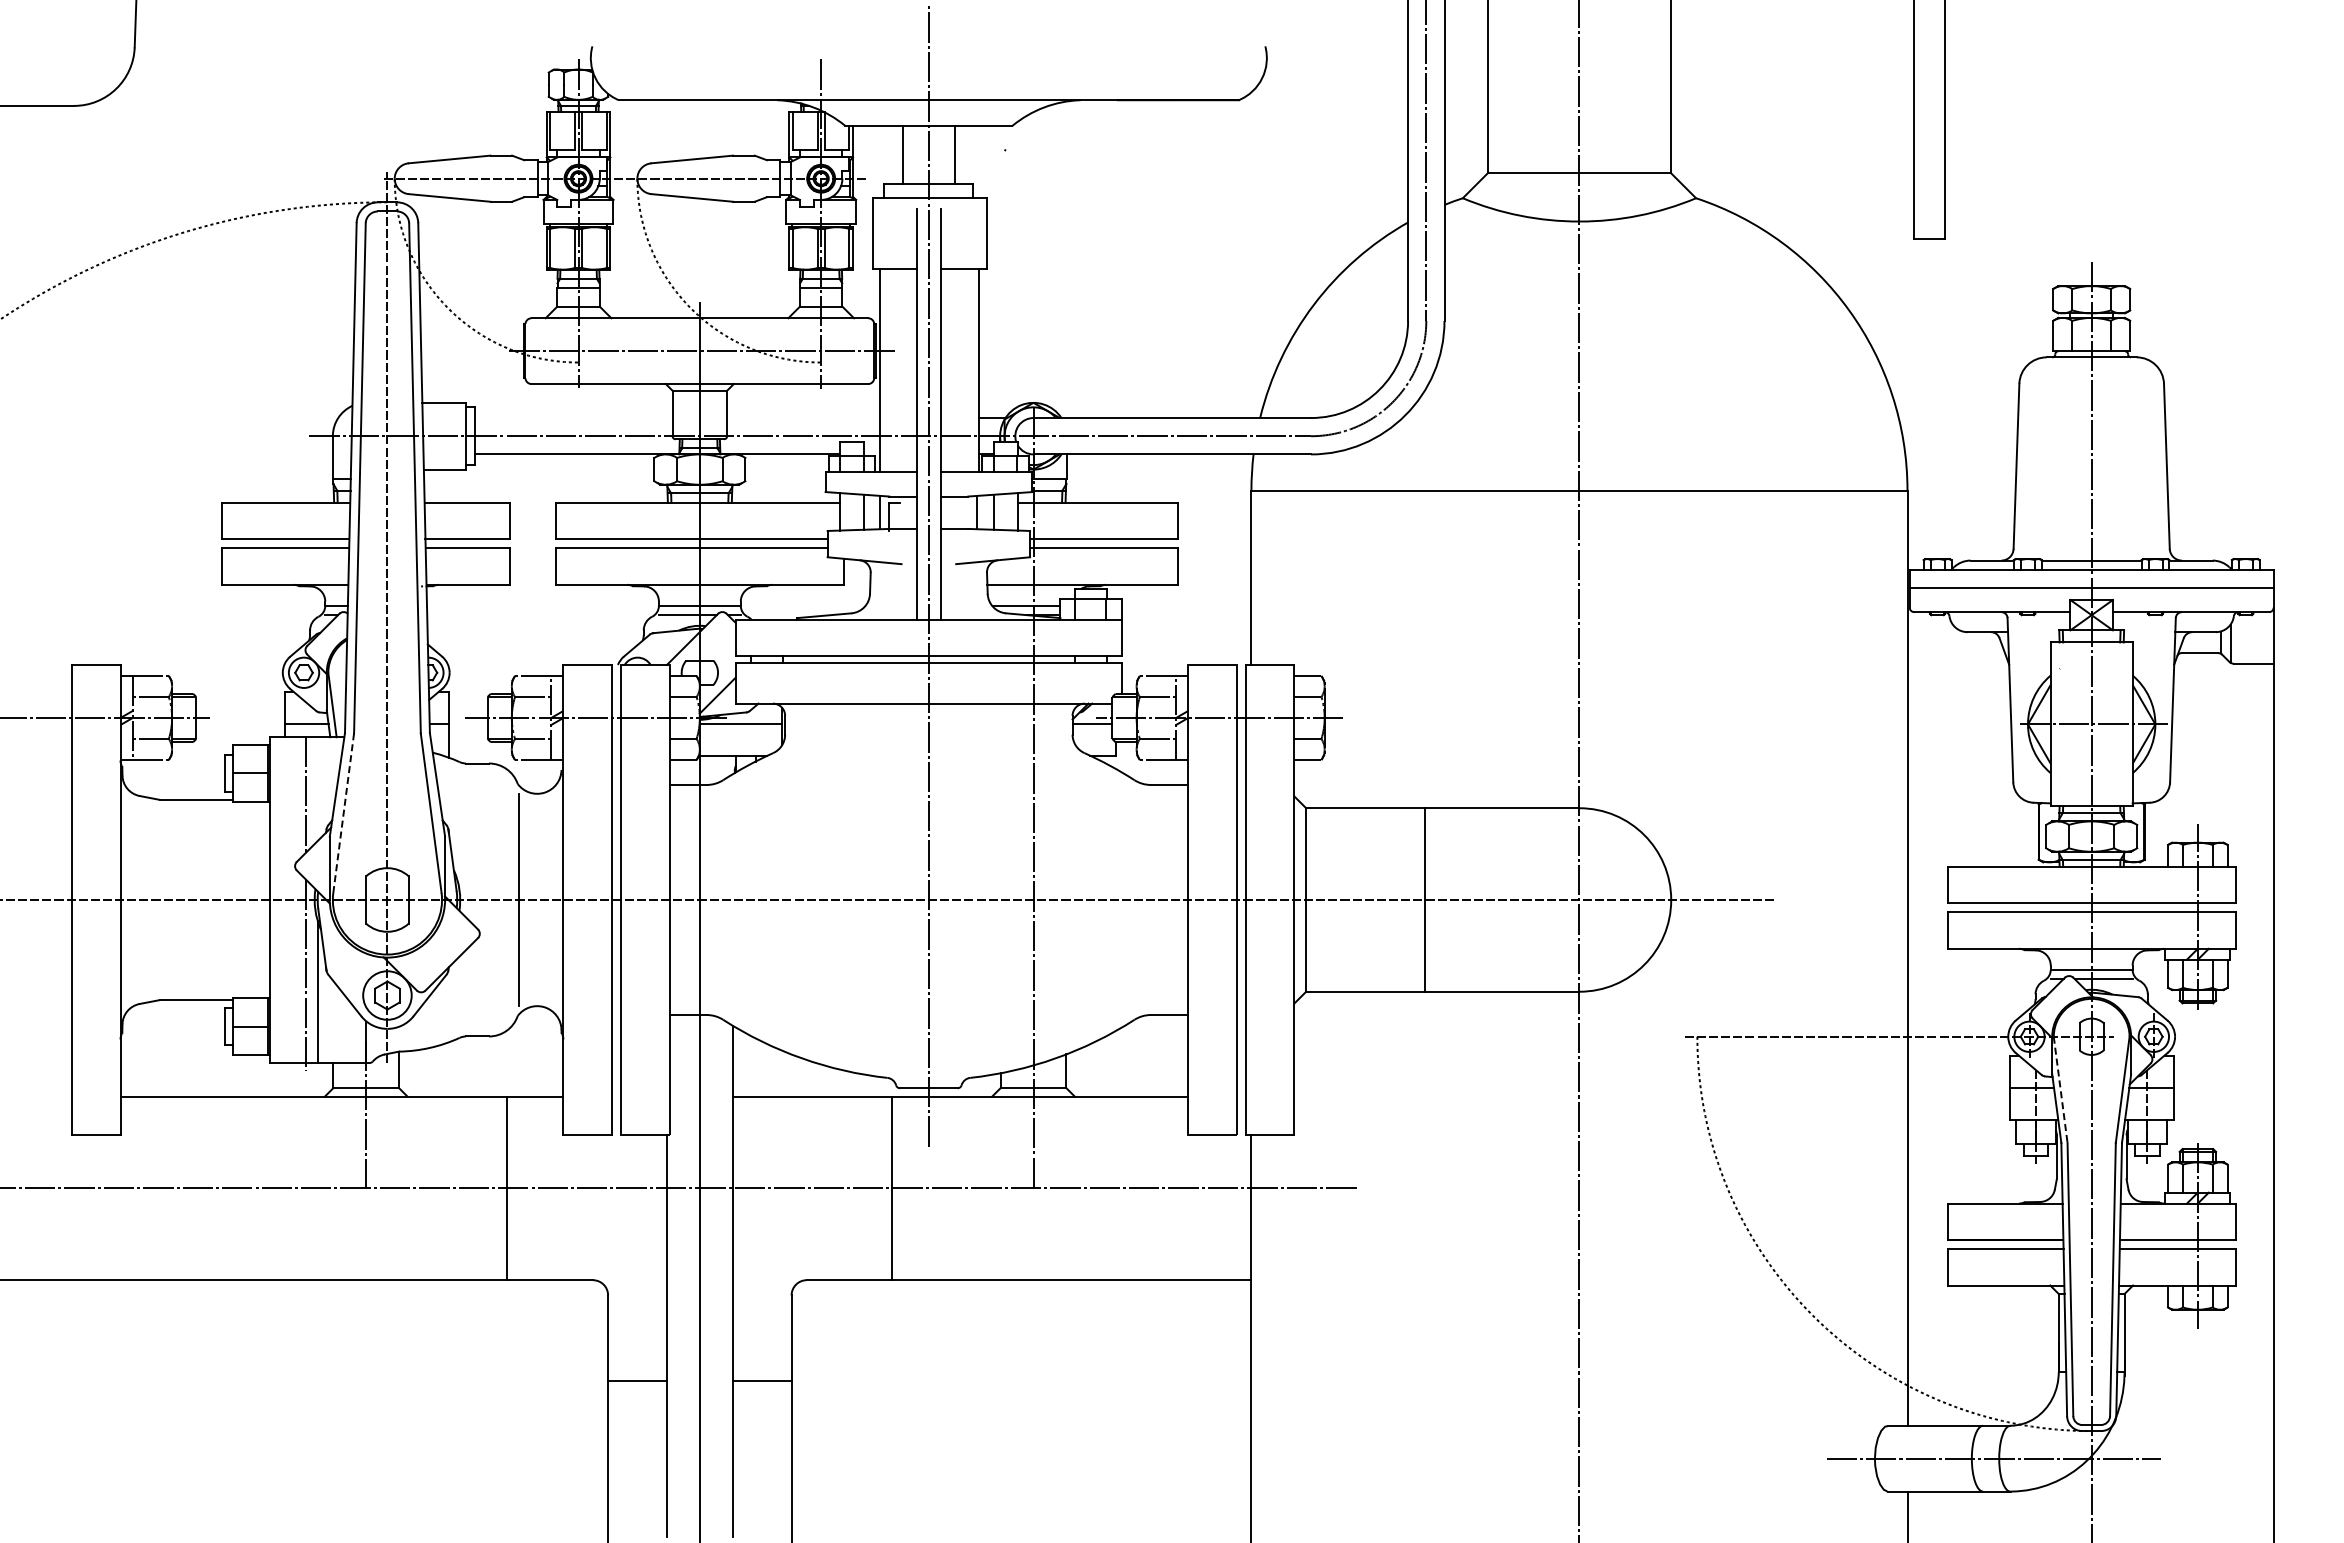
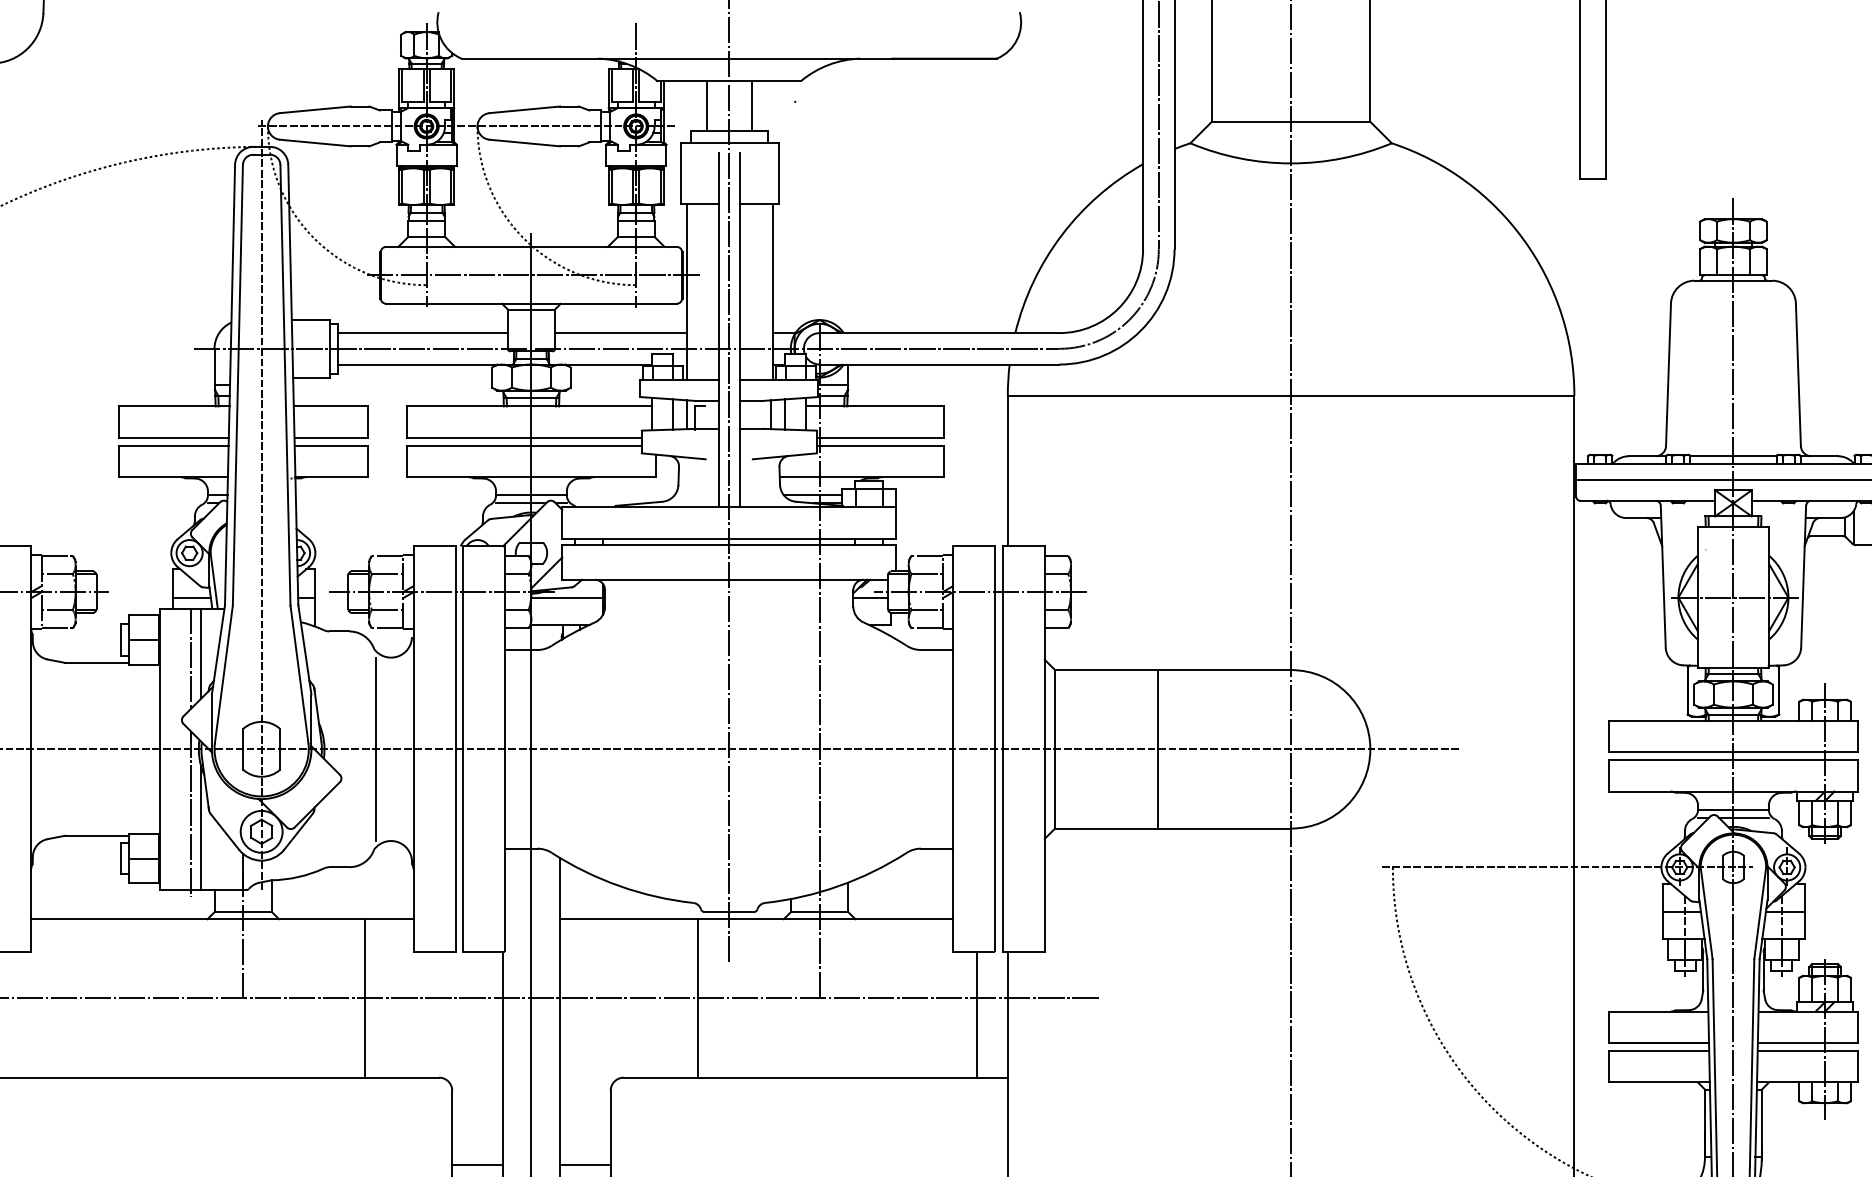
line: (573, 418) -> (422, 333), added
line: (803, 418) -> (620, 333), added
line: (317, 789) -> (201, 653), added
line: (343, 813) -> (223, 674), dashed -> solid
line: (2060, 1089) -> (1706, 912), dashed -> solid
line: (1215, 1207) -> (976, 1014), added

